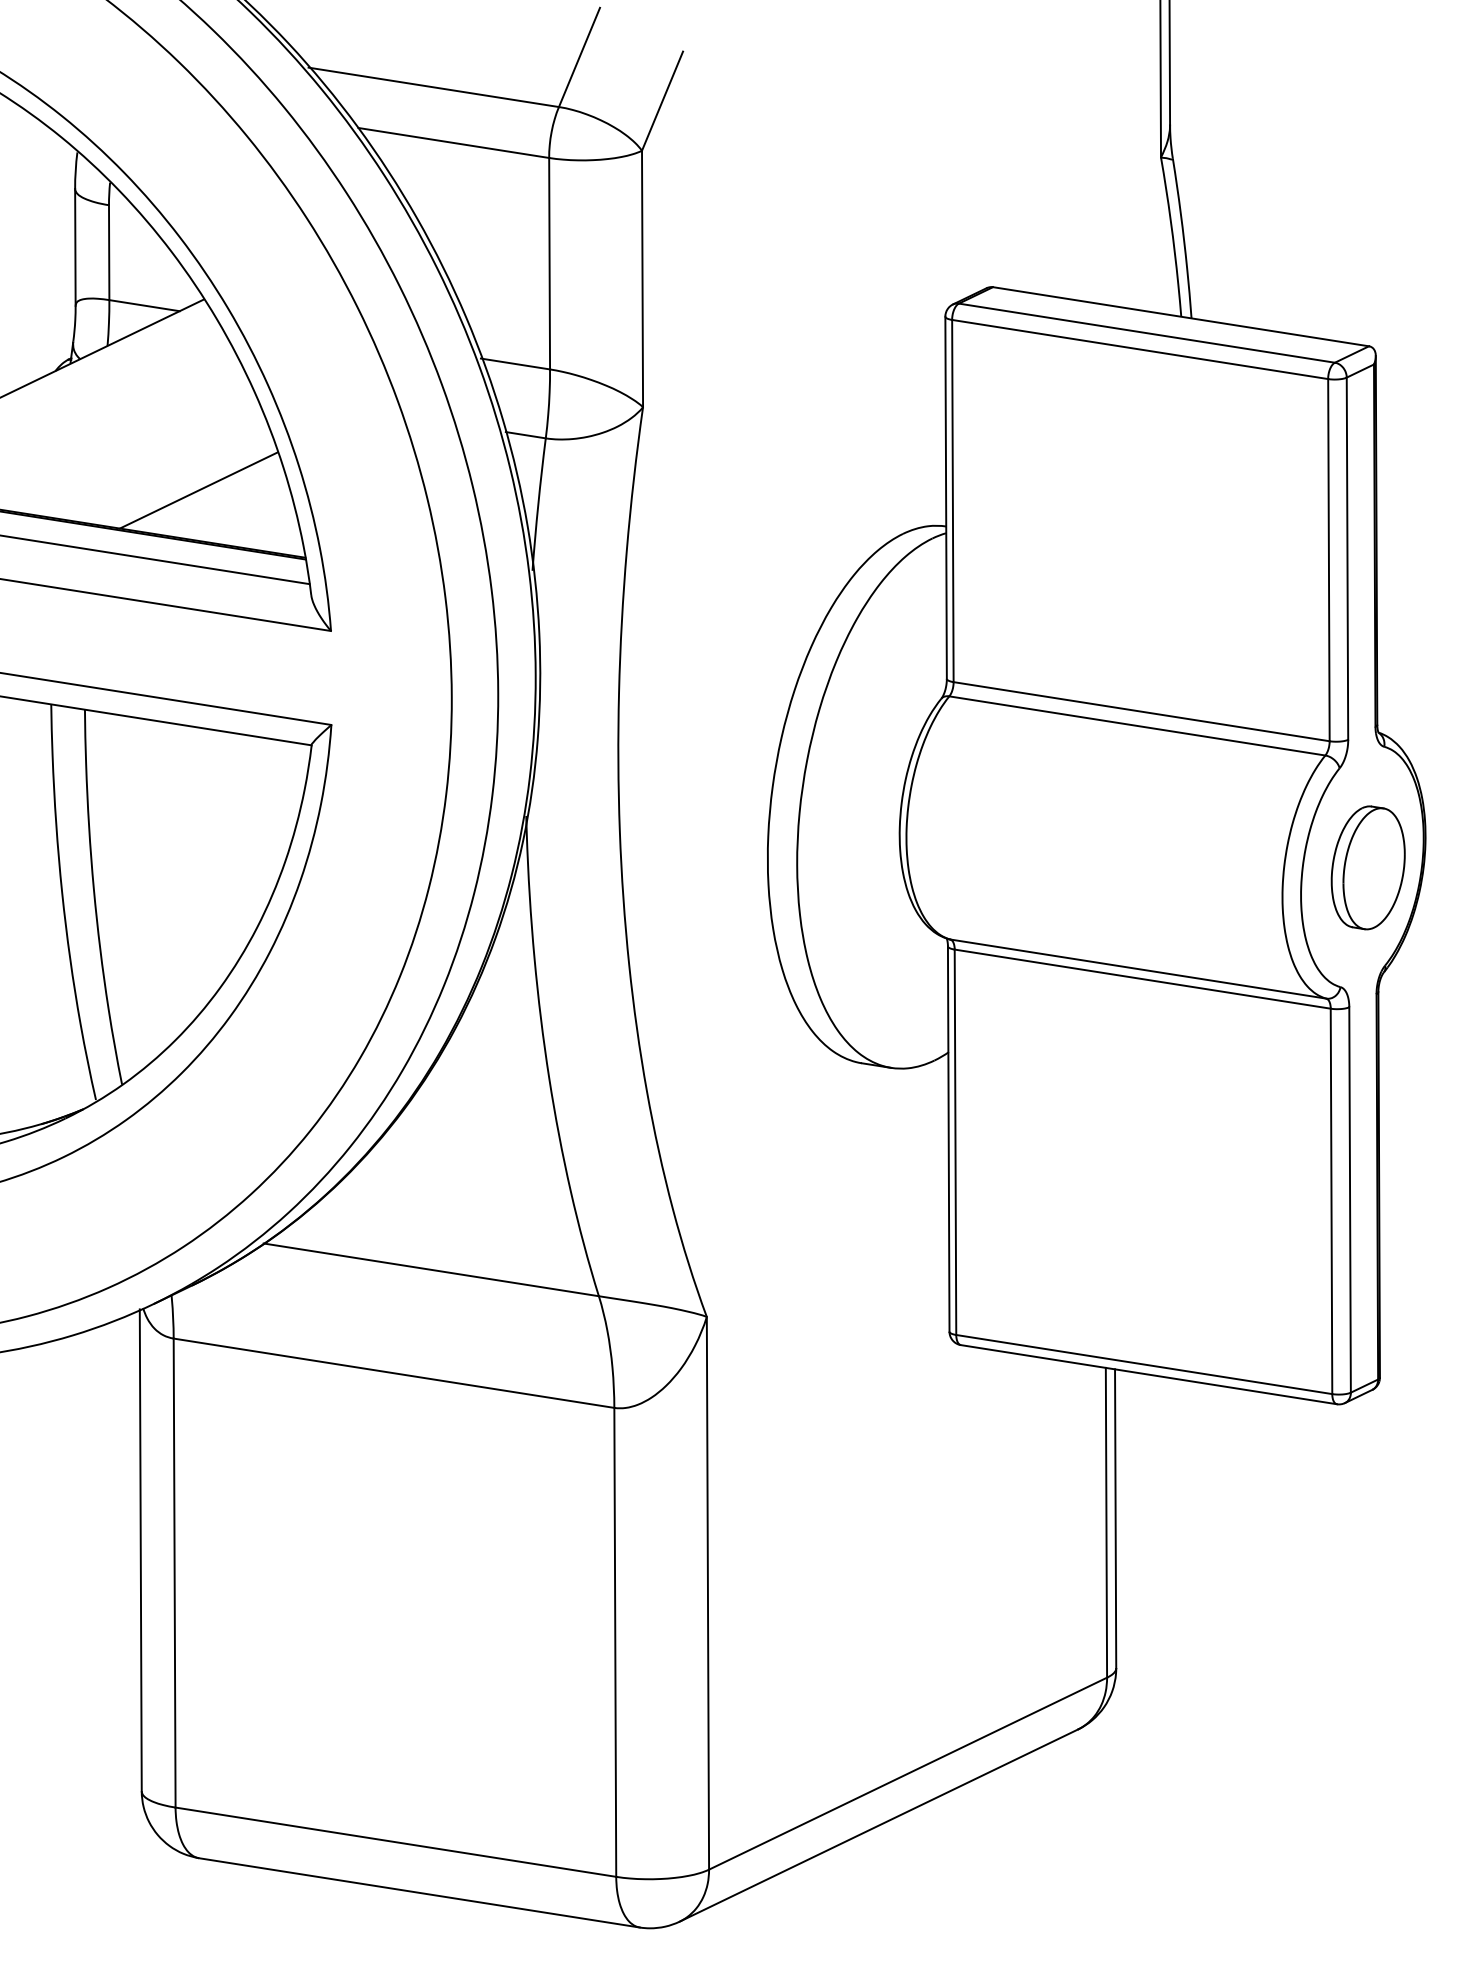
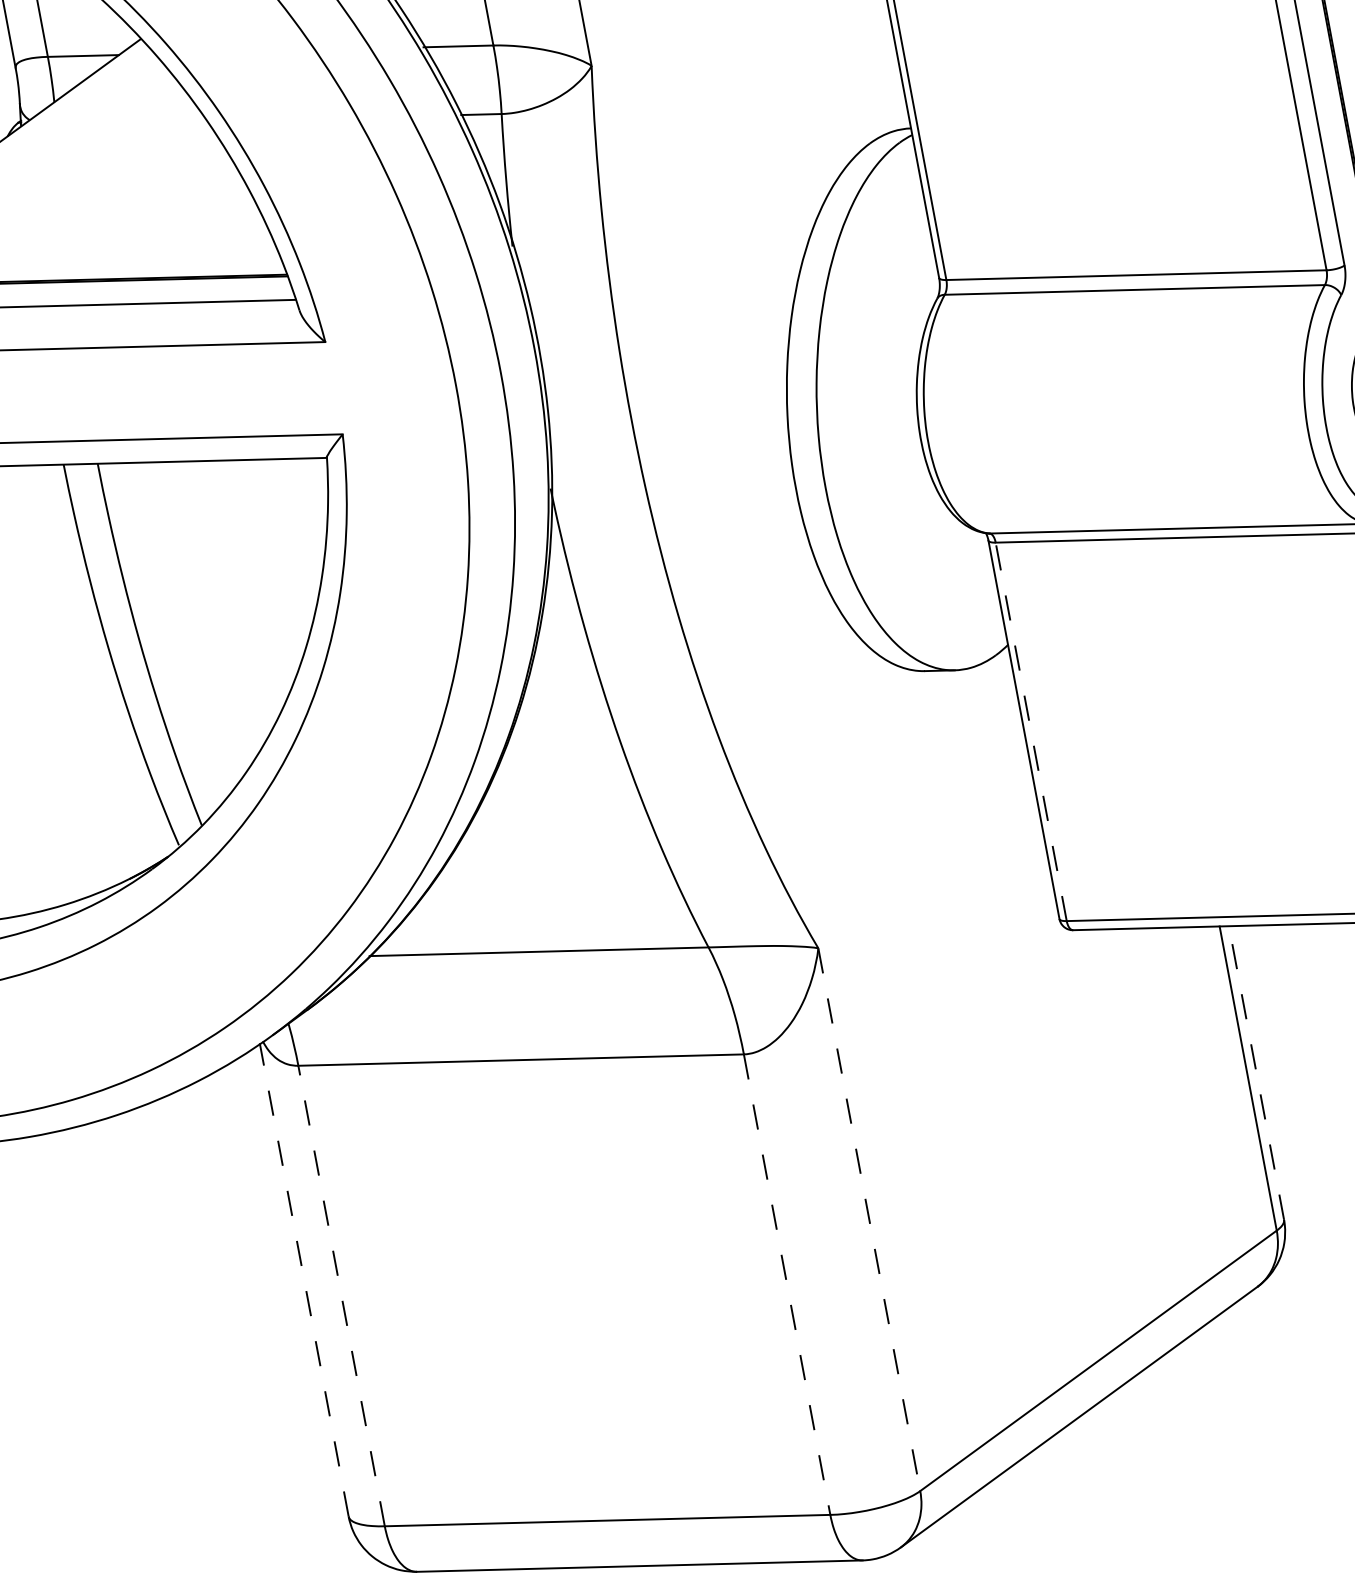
line: (198, 490) -> (169, 227), removed
line: (955, 1142) -> (1031, 732), solid -> dashed
line: (1115, 1518) -> (1256, 1072), solid -> dashed
line: (140, 1549) -> (303, 1279), solid -> dashed
line: (174, 1572) -> (341, 1295), solid -> dashed
line: (707, 1593) -> (868, 1219), solid -> dashed
line: (615, 1642) -> (787, 1284), solid -> dashed

